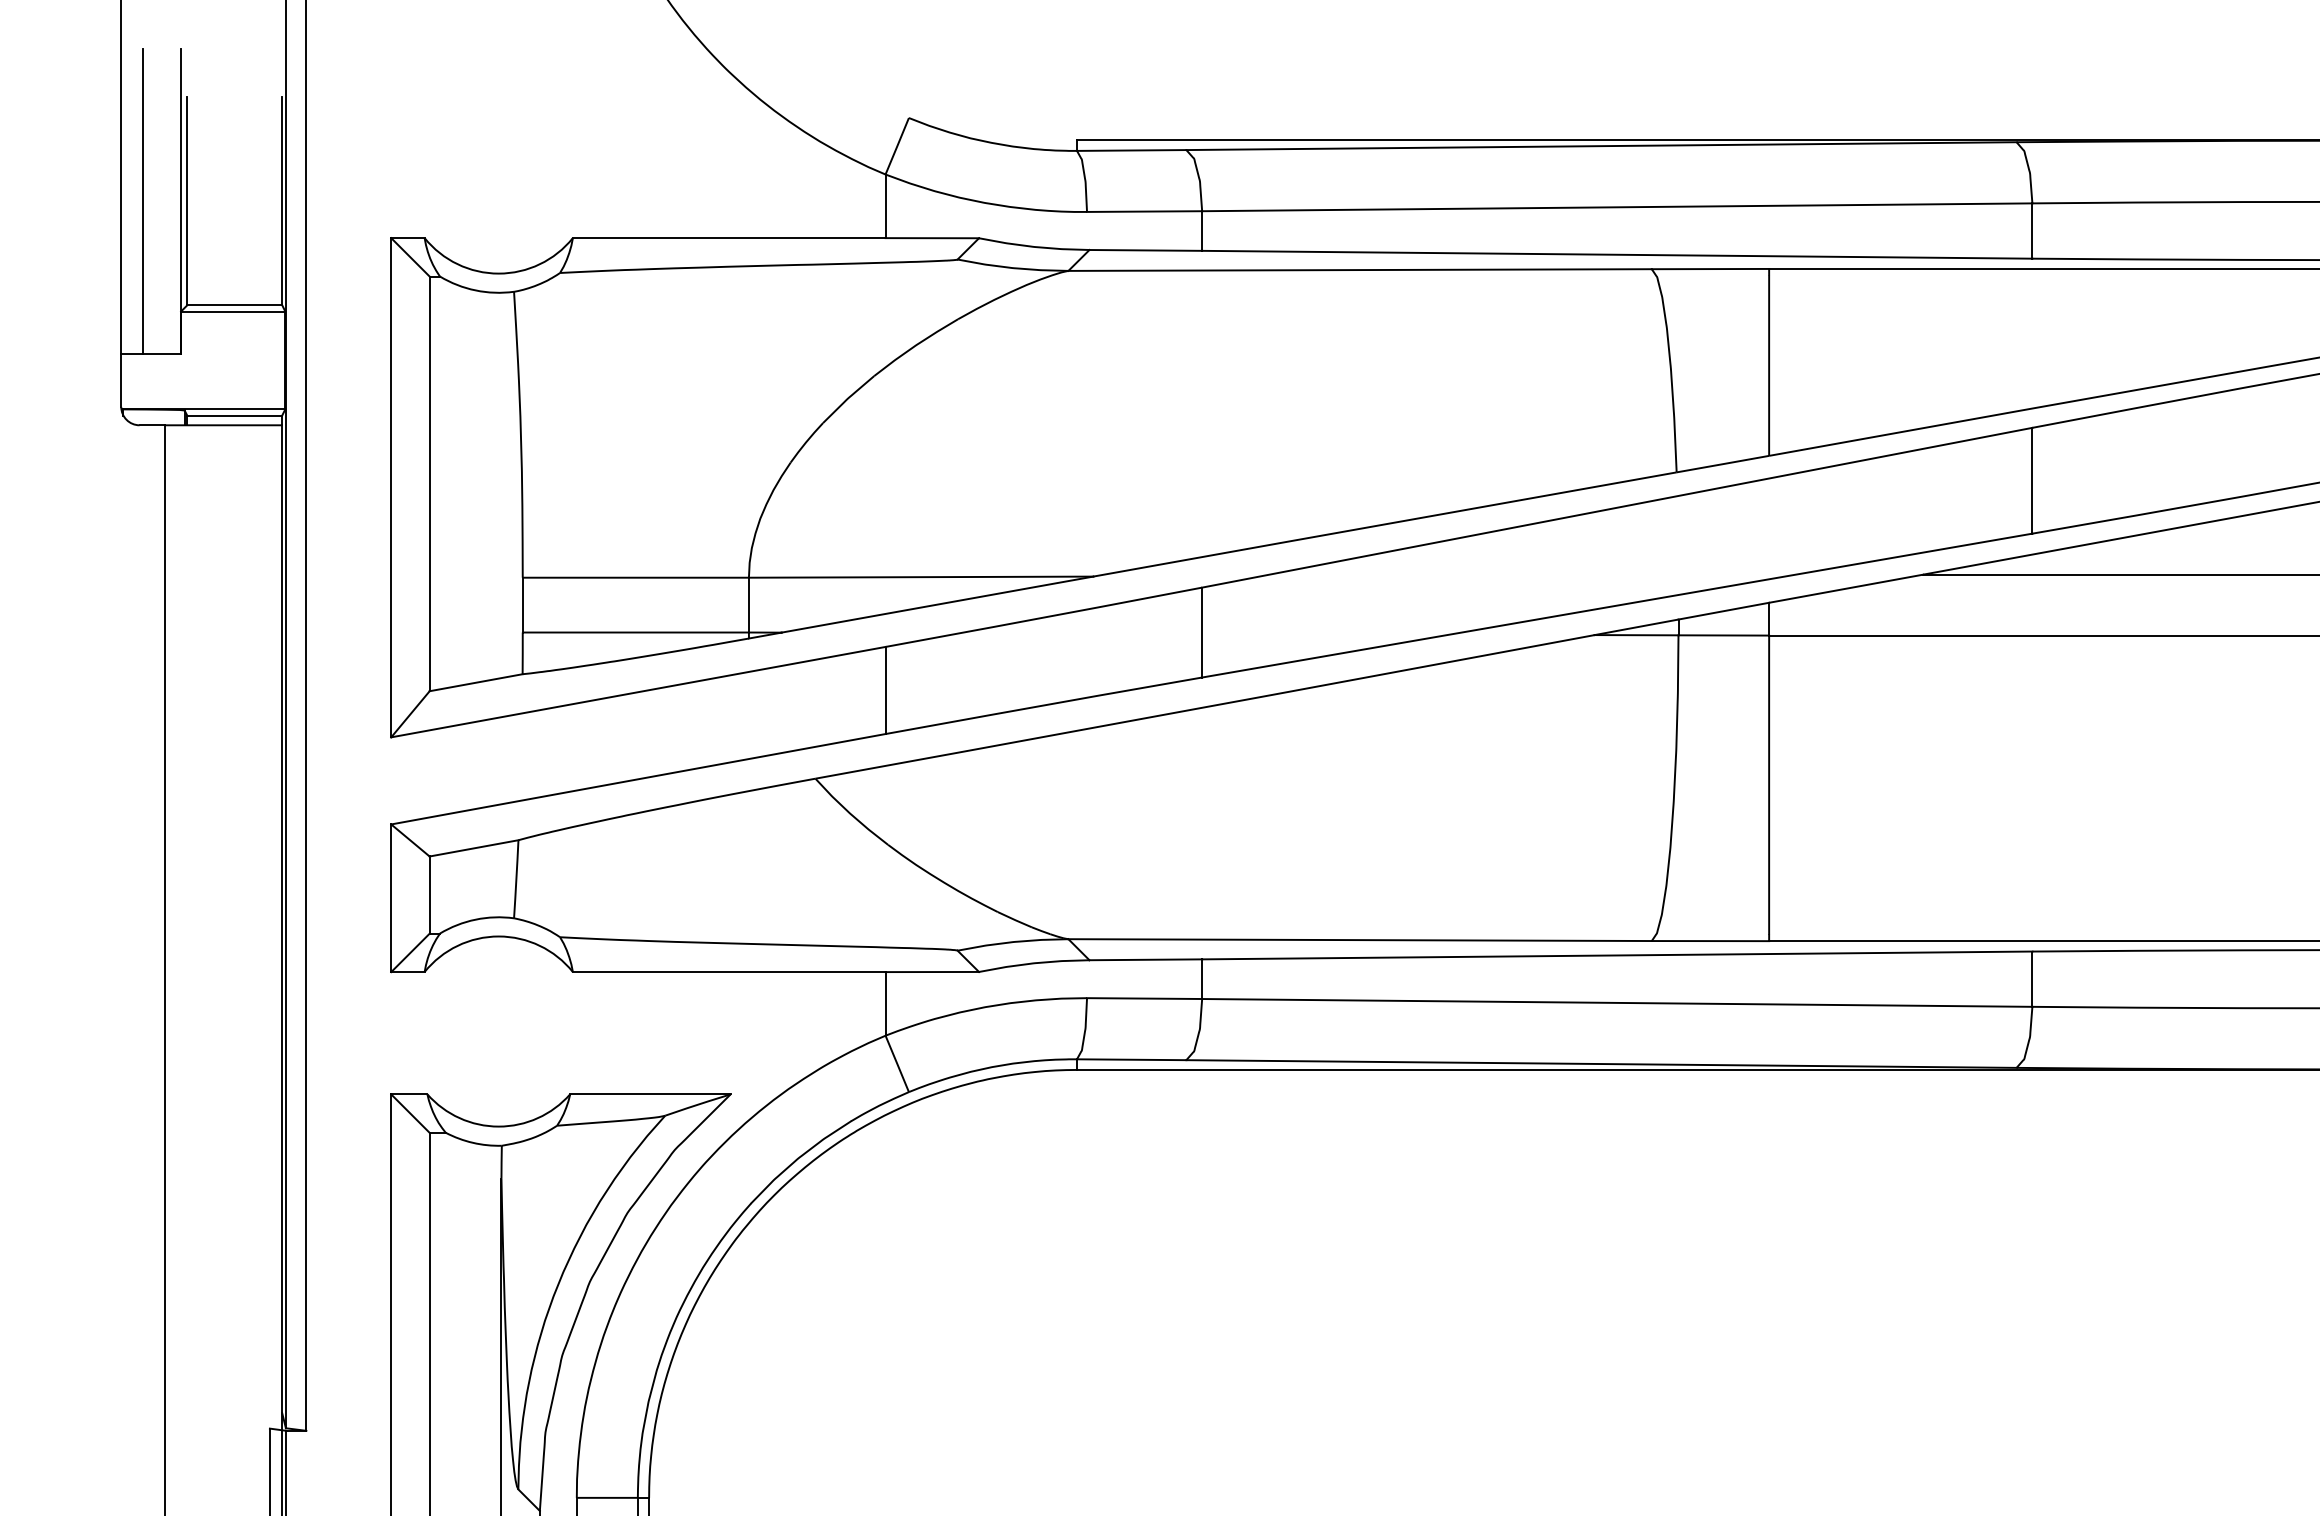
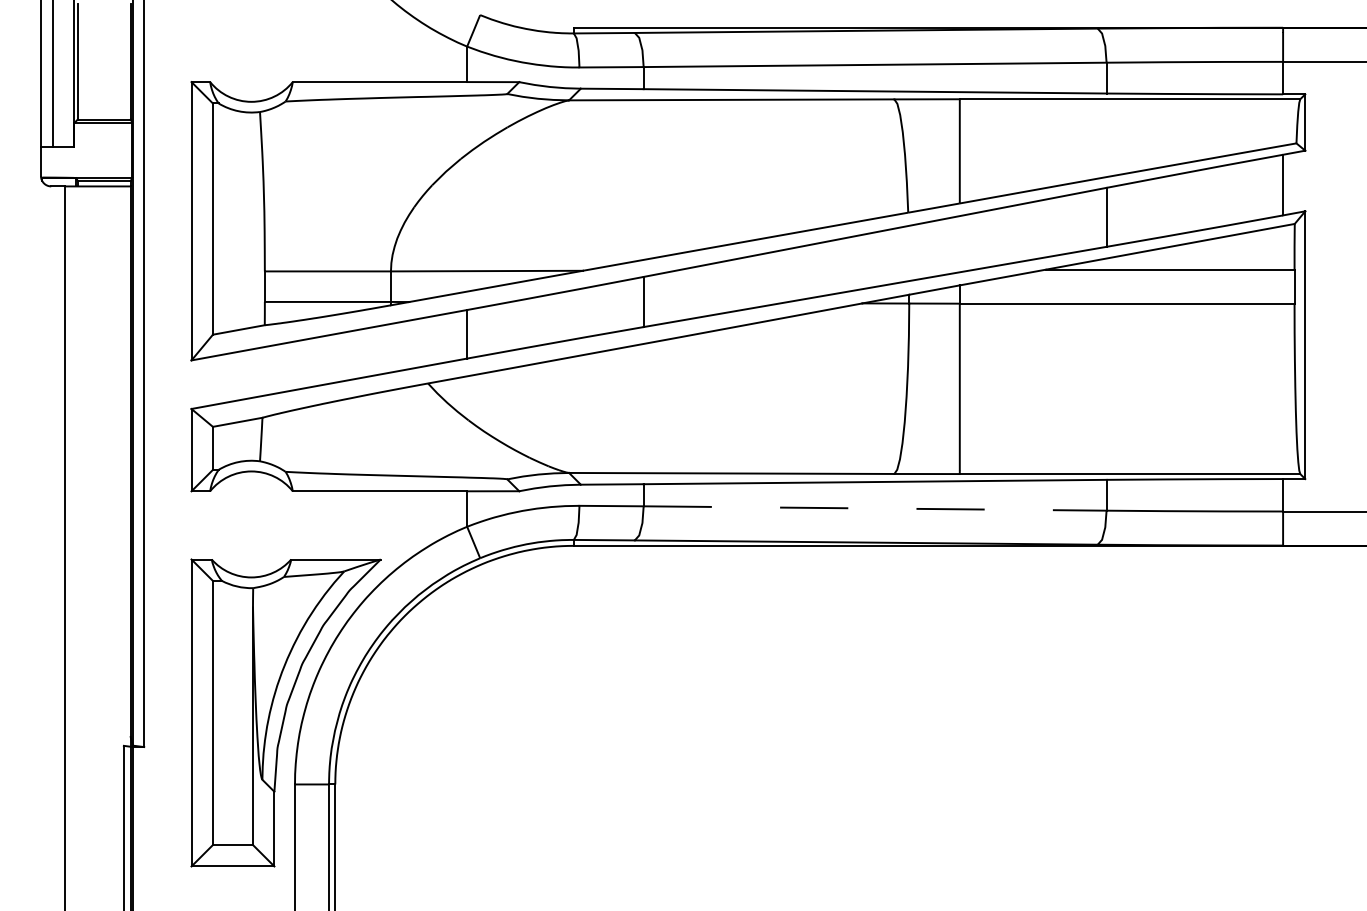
line: (1617, 1002) -> (875, 508), solid -> dashed

